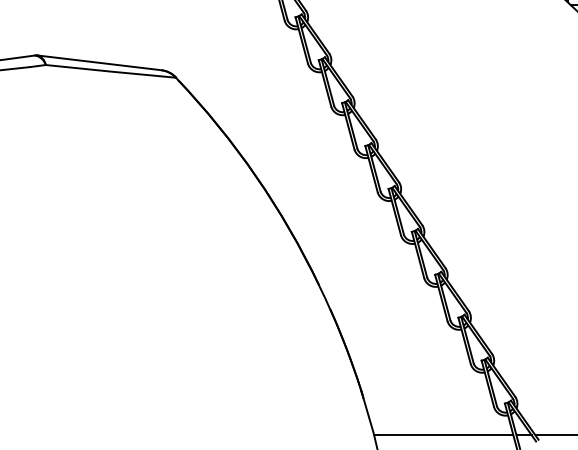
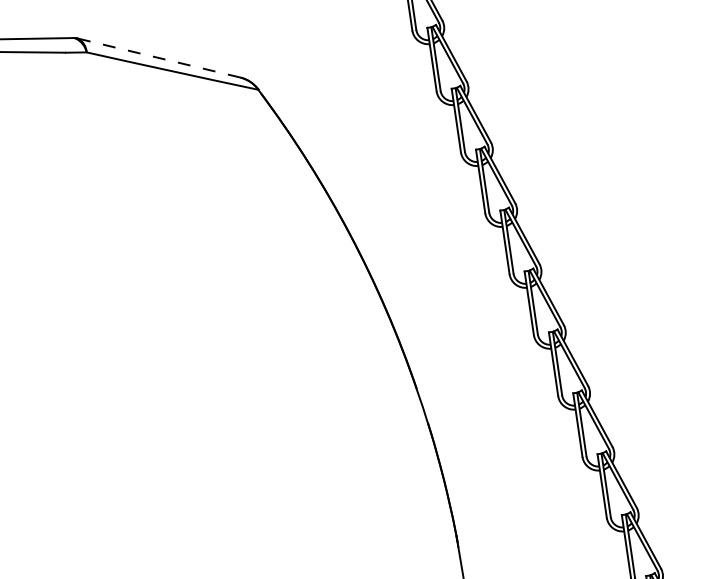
line: (99, 62) -> (158, 57), solid -> dashed

